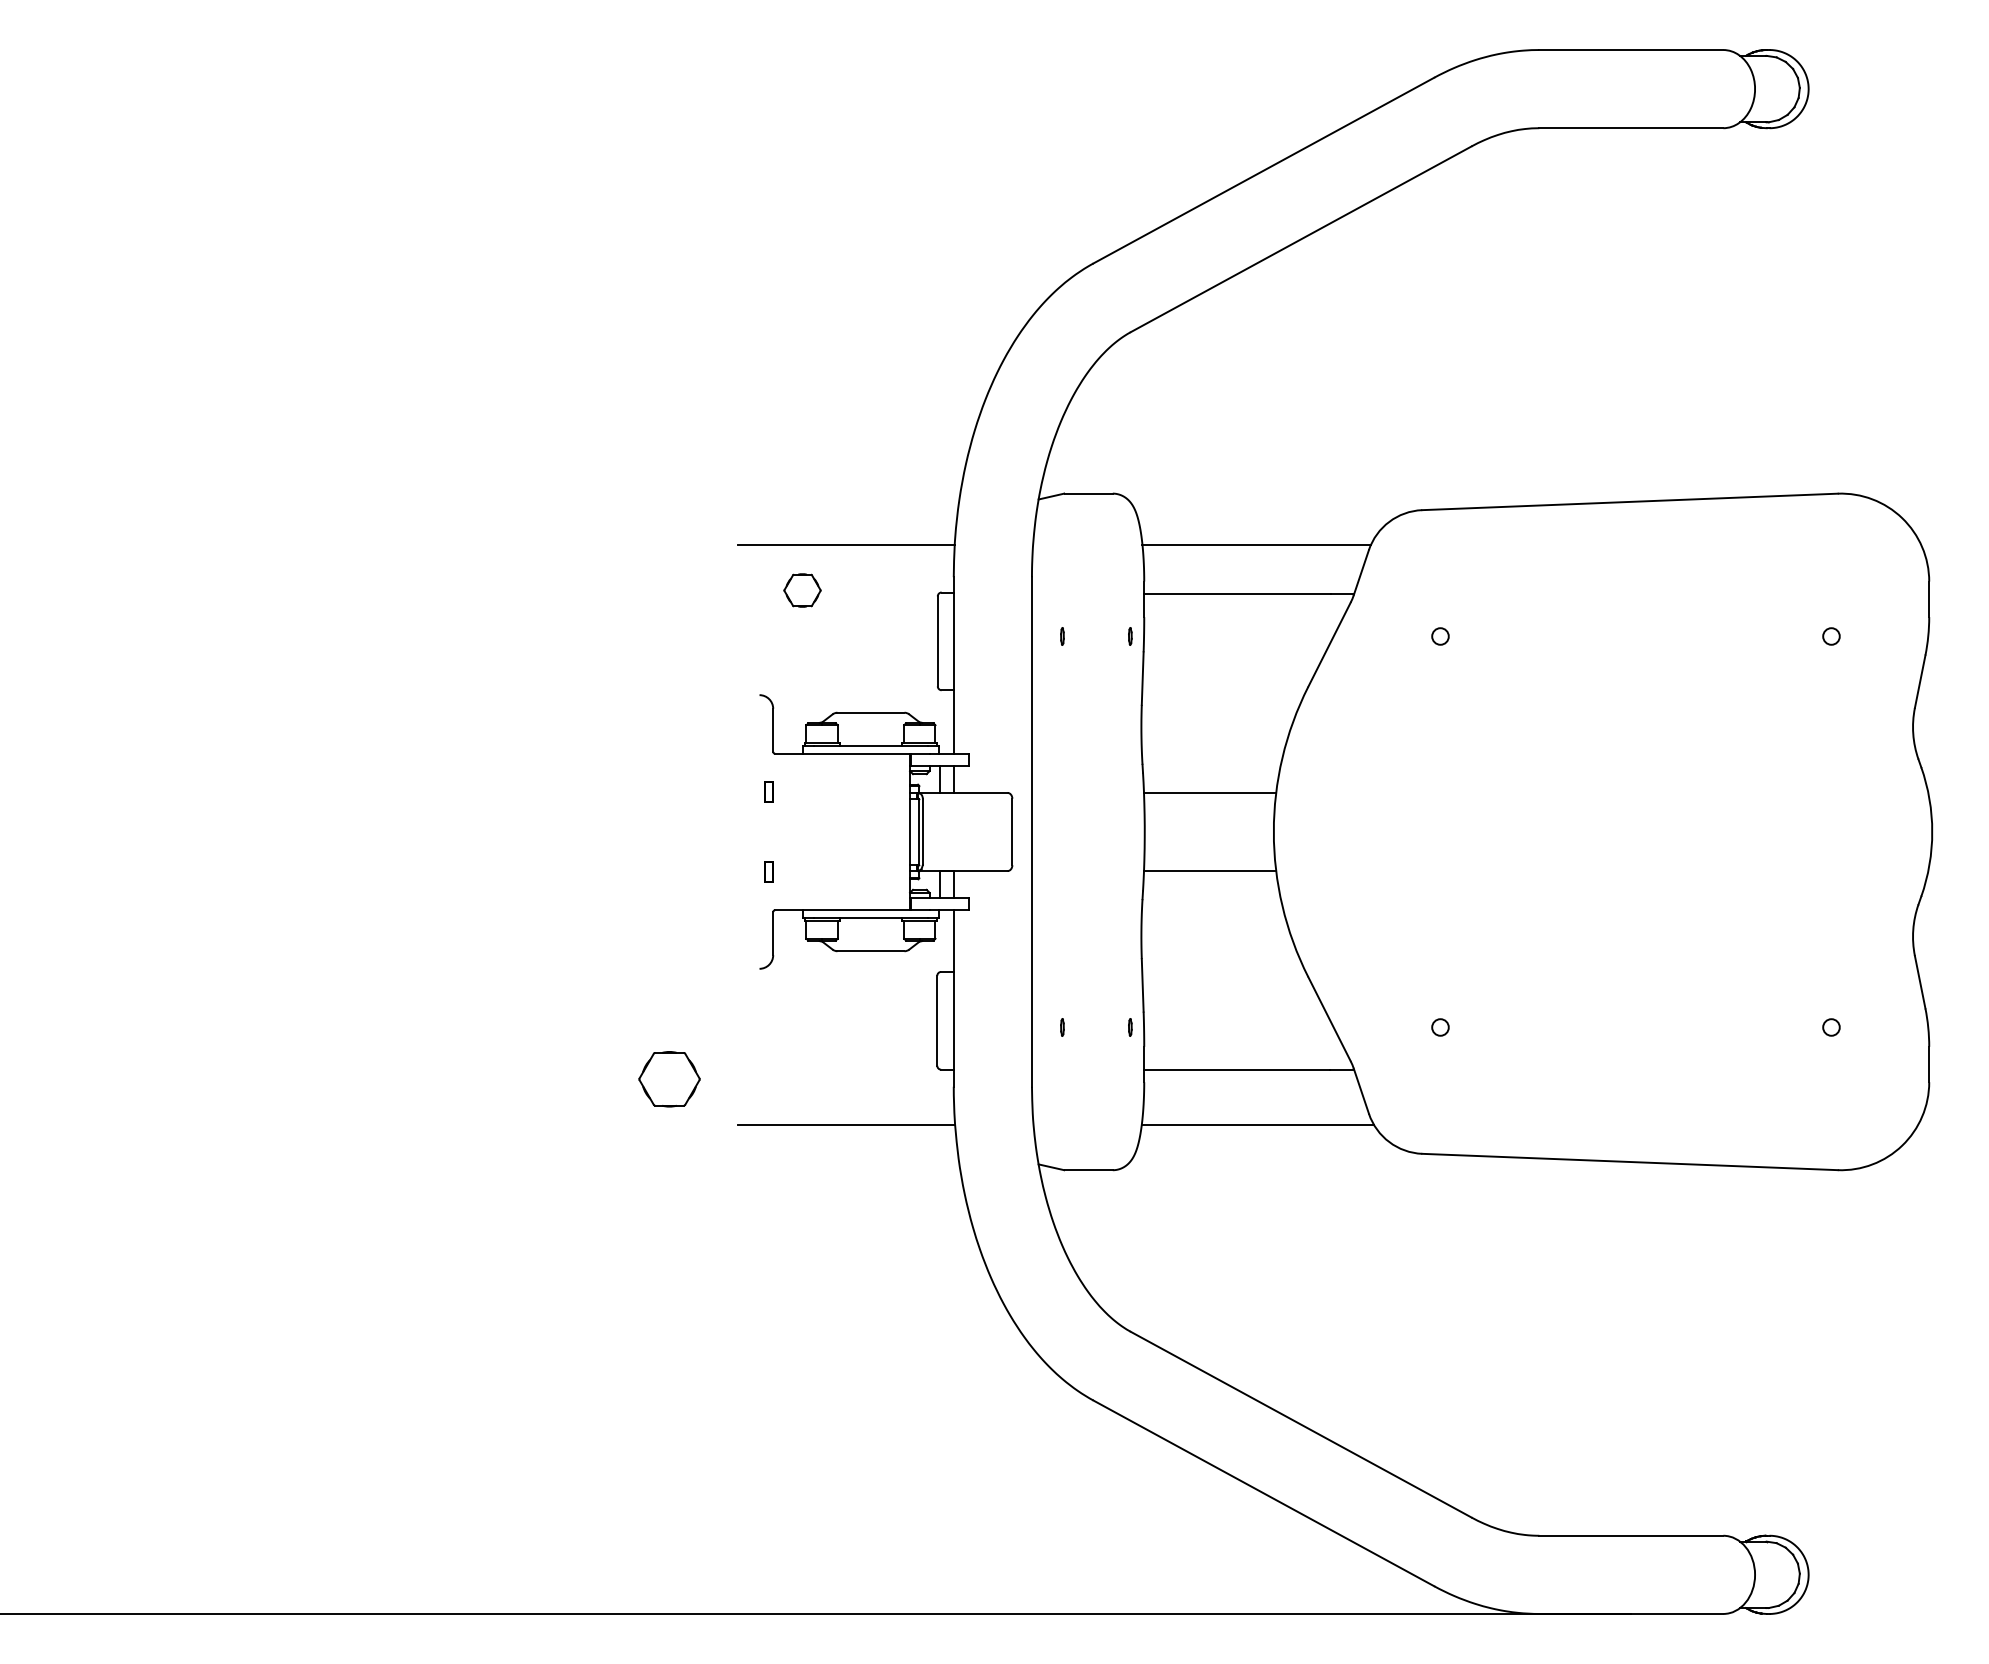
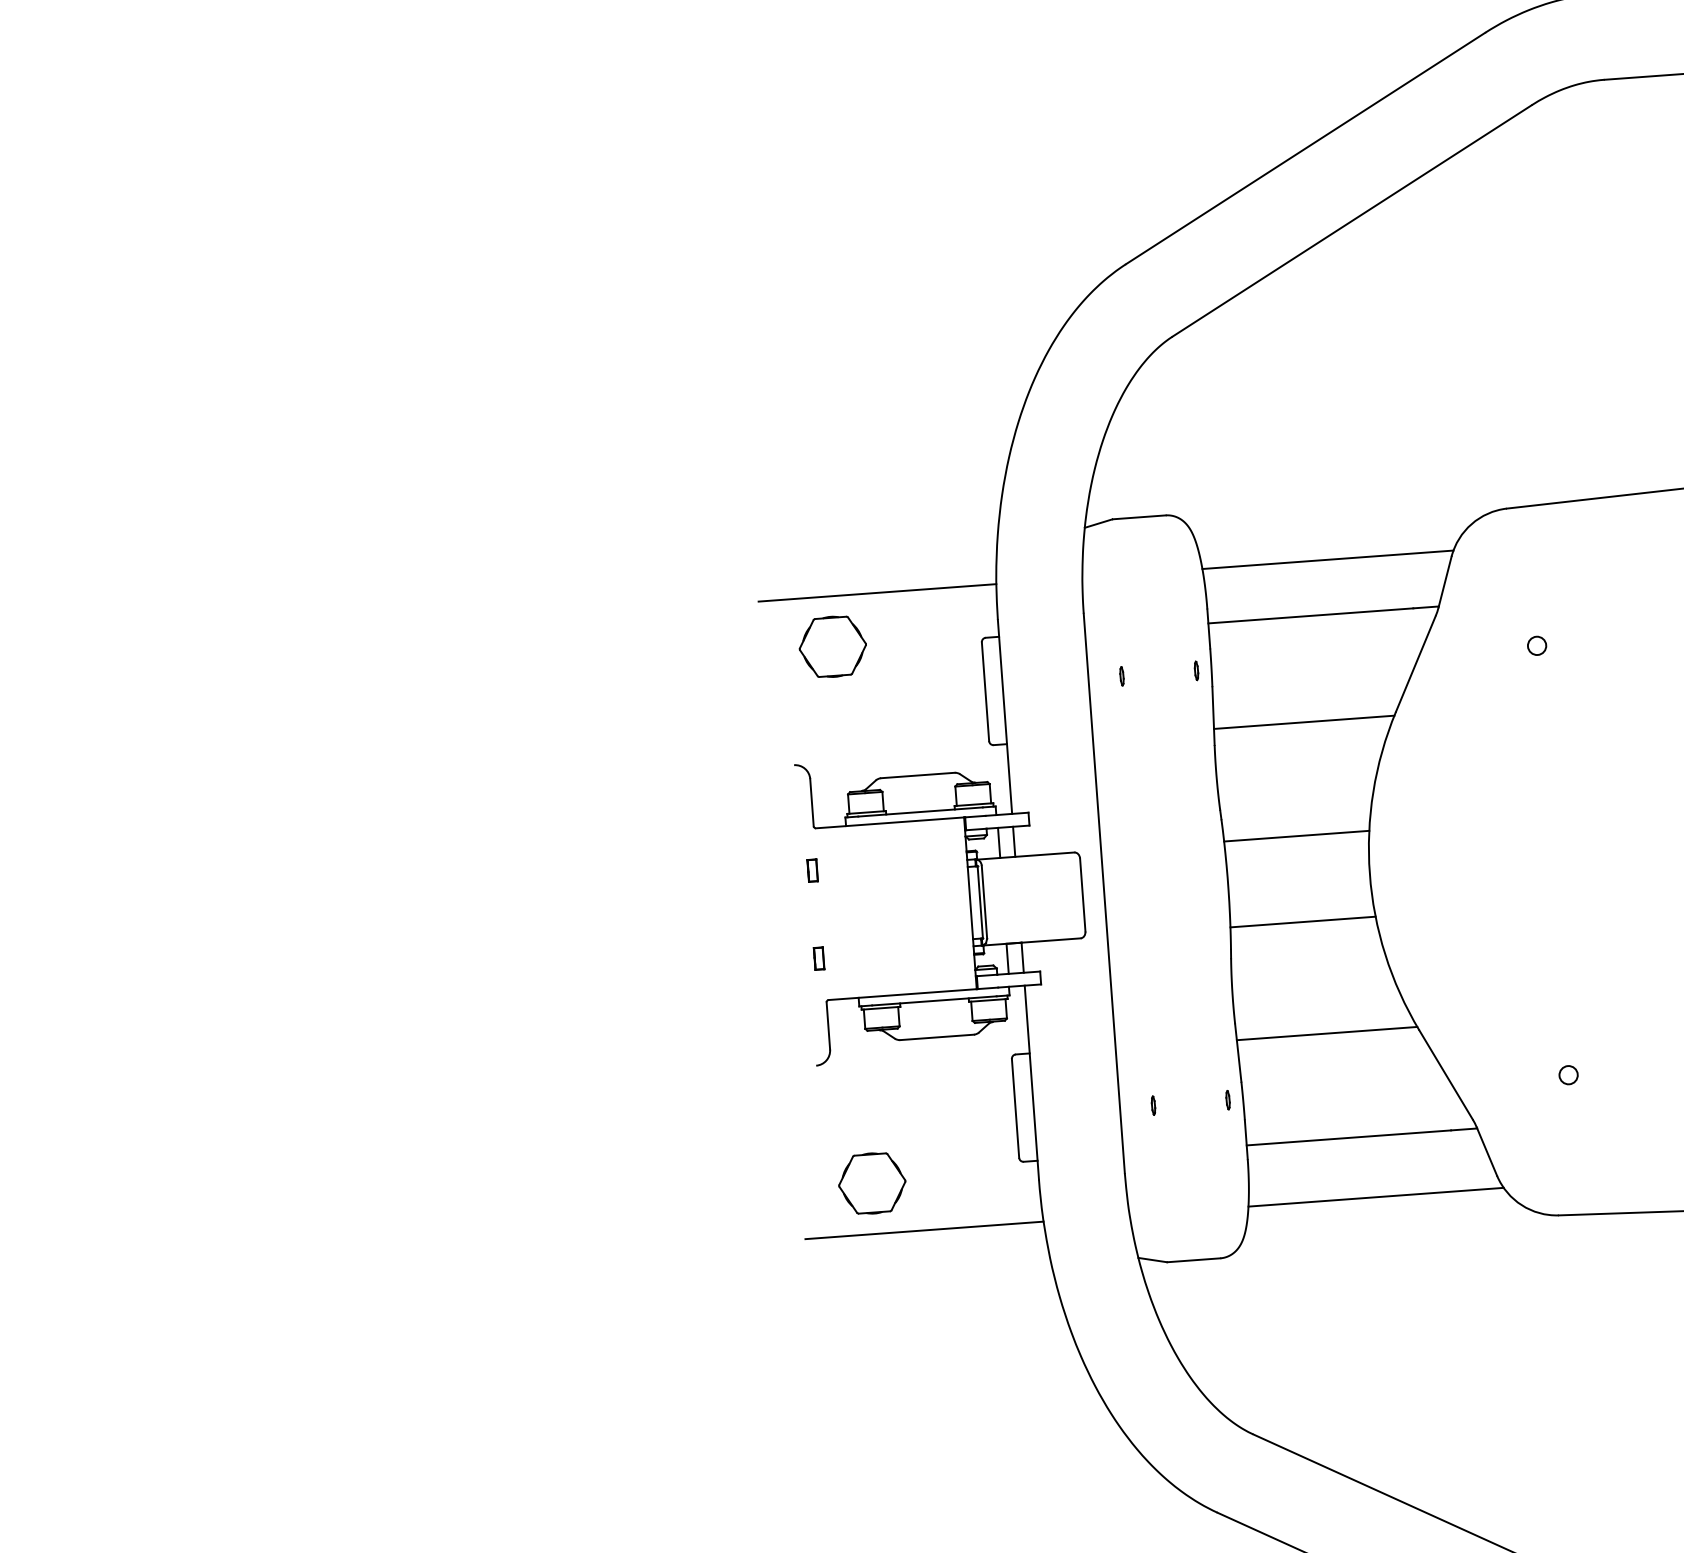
part: (802, 590) -> (832, 646), size x1.67
line: (1224, 690) -> (1304, 722), added
line: (1224, 973) -> (1327, 1033), added
part: (669, 1079) -> (872, 1183), moved

